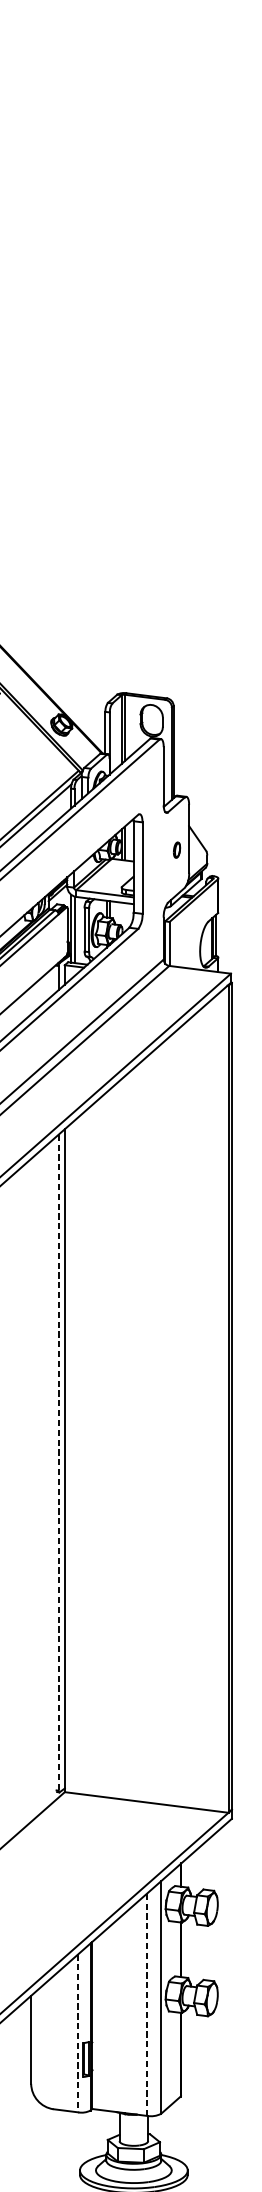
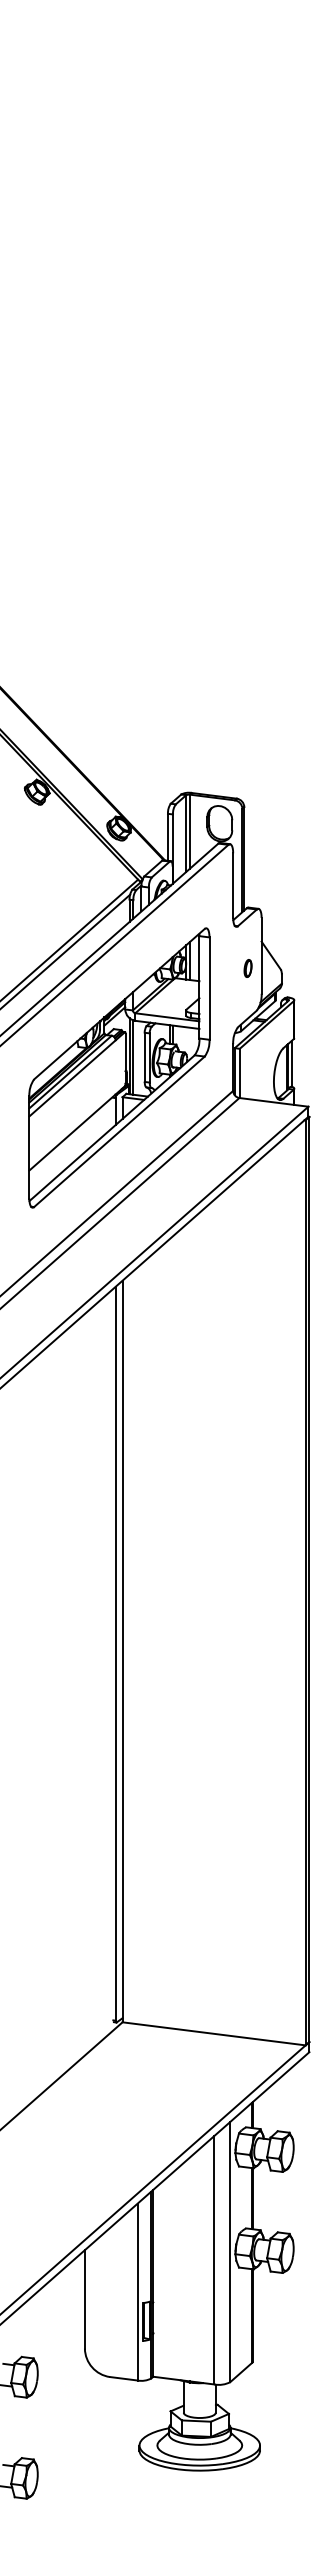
line: (58, 1462) -> (115, 1653), dashed -> solid
line: (147, 2005) -> (214, 2260), dashed -> solid
line: (78, 2033) -> (137, 2292), dashed -> solid

